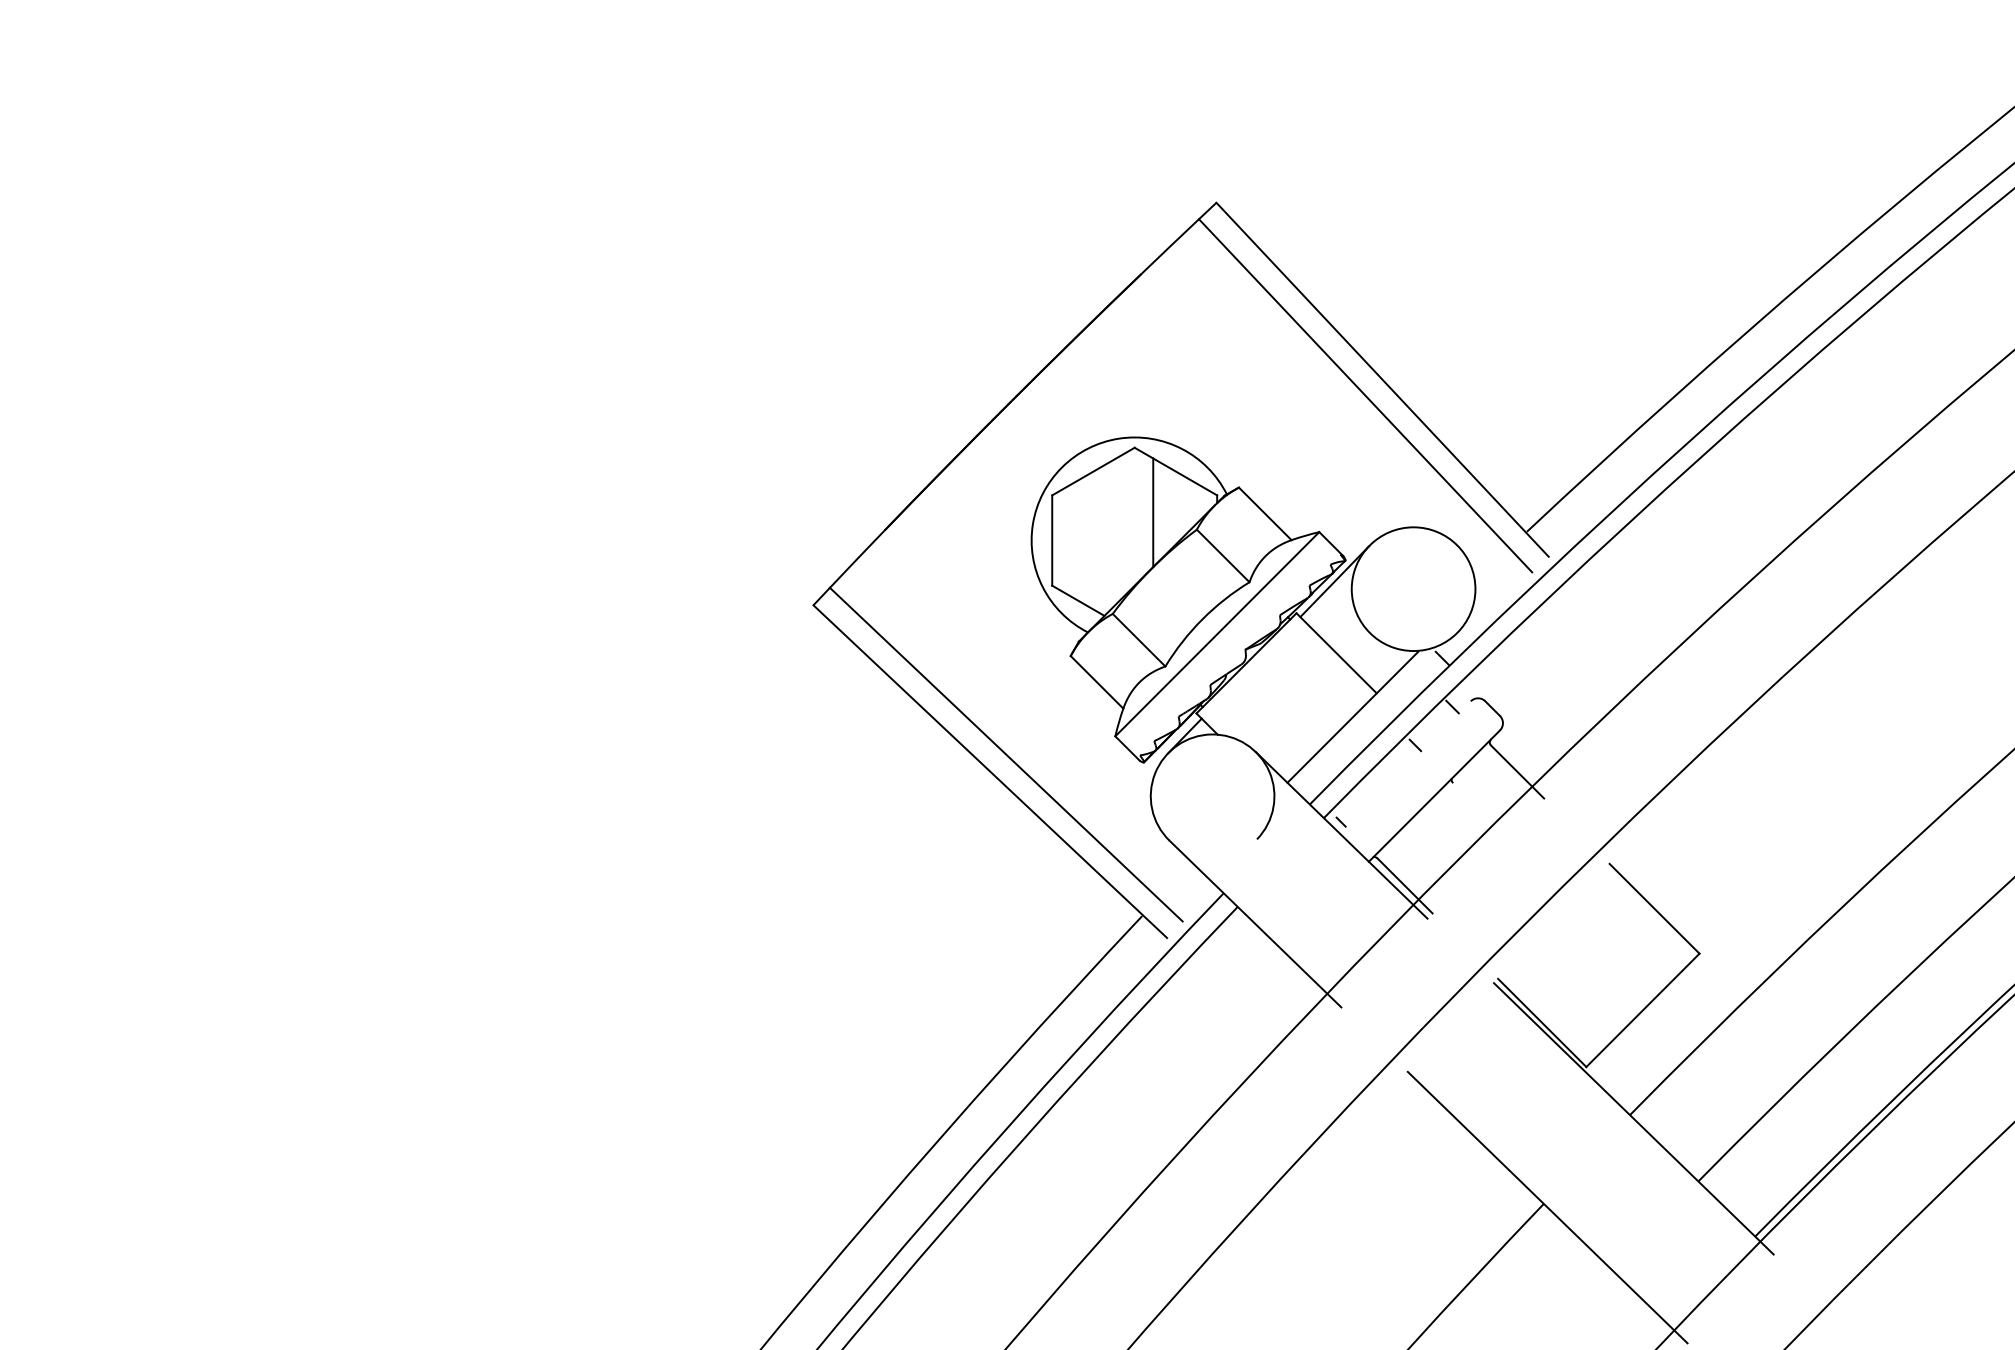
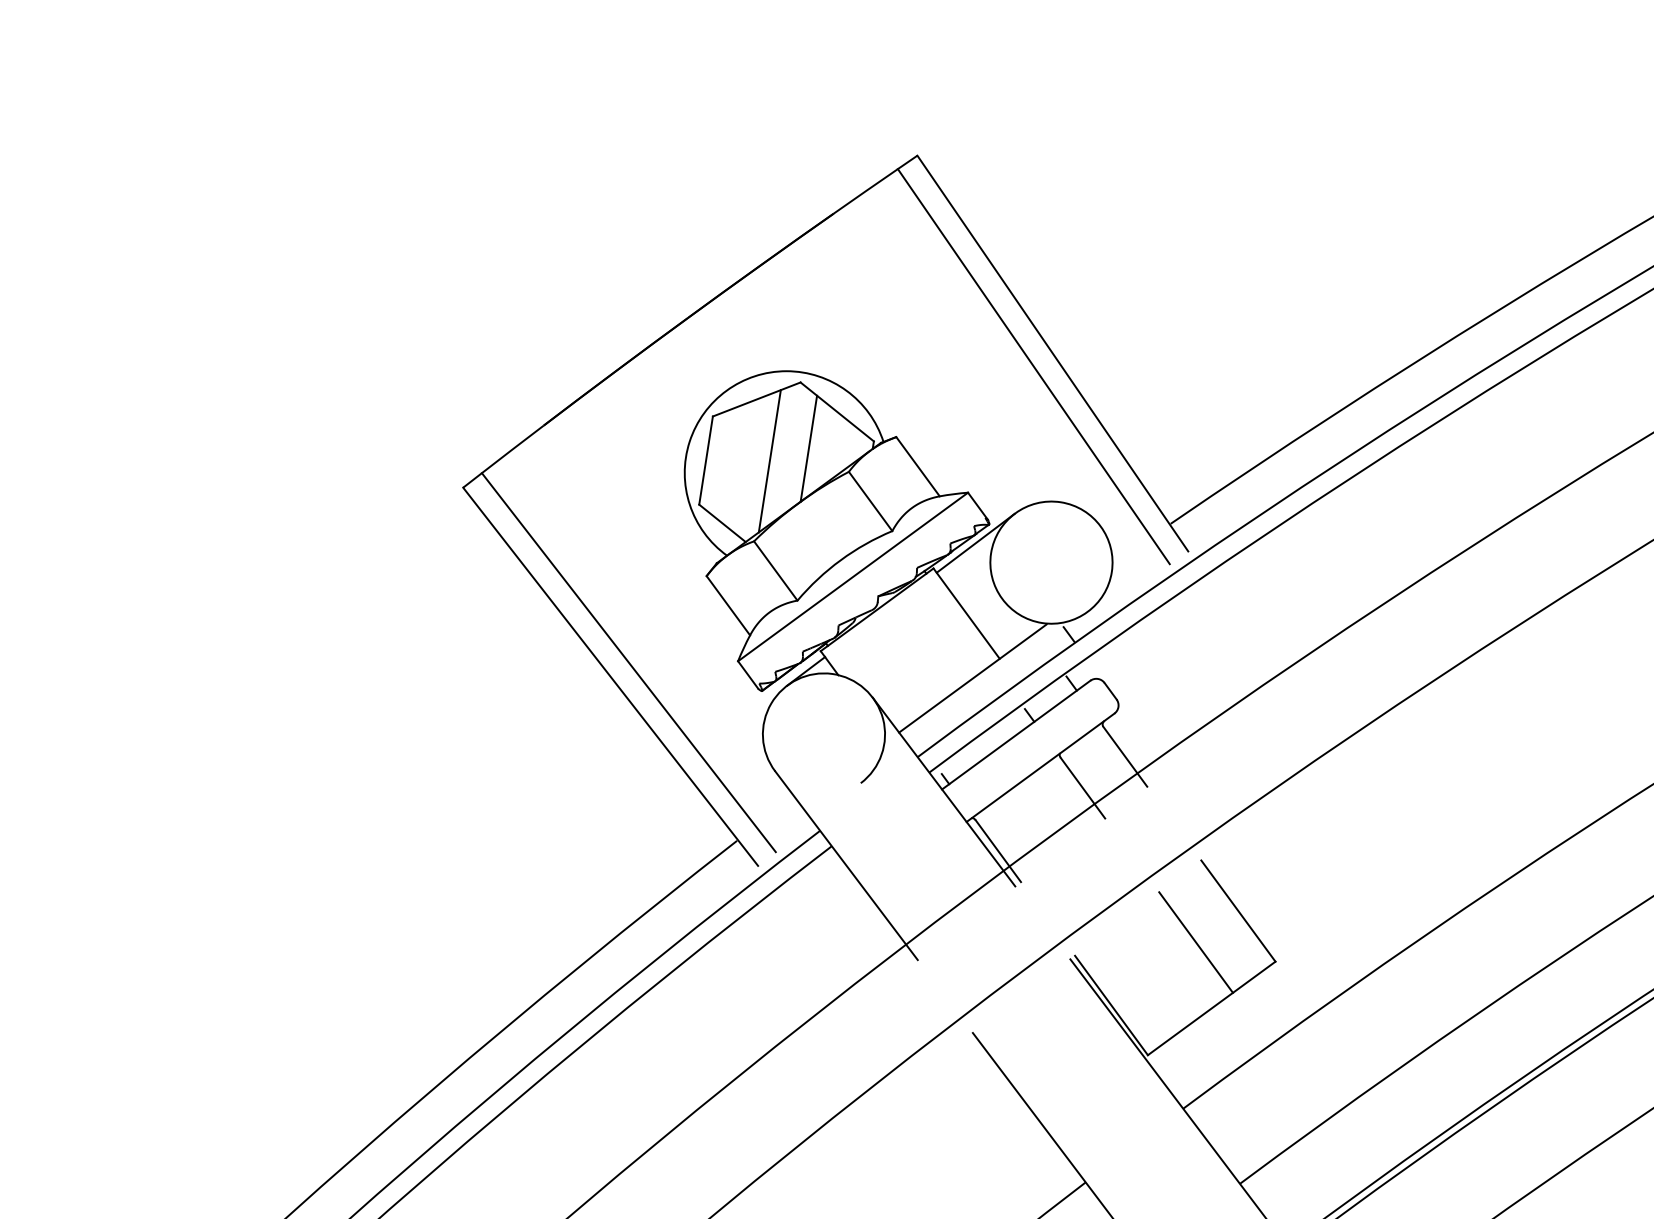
line: (1116, 531) -> (770, 461), added
line: (1404, 767) -> (1015, 735), added
line: (1479, 809) -> (1082, 787), added
line: (1616, 946) -> (1195, 942), added

